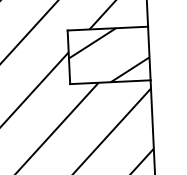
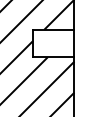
hatch: (108, 55) -> (53, 43), removed

